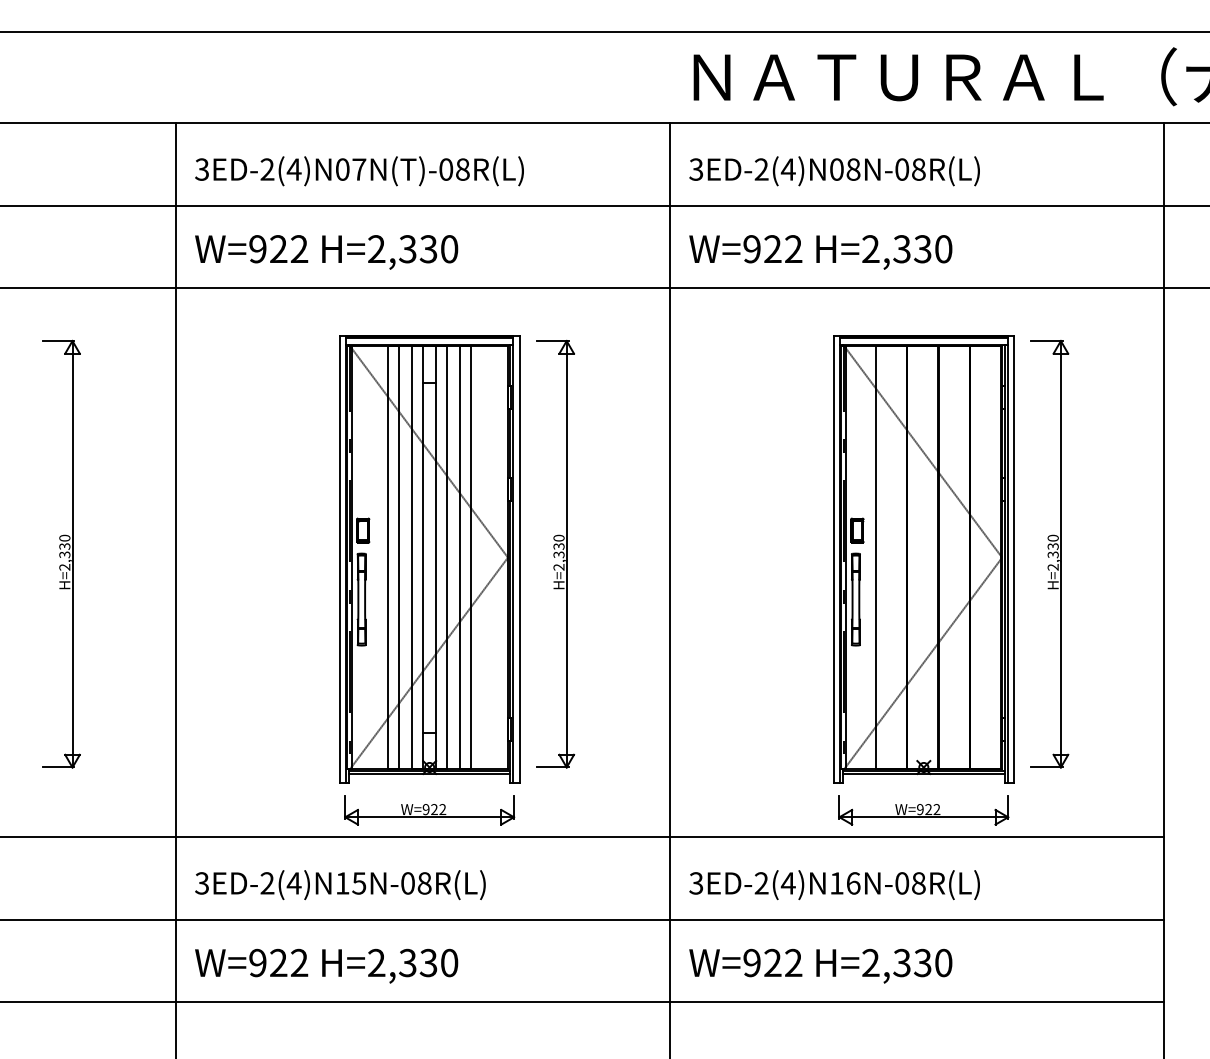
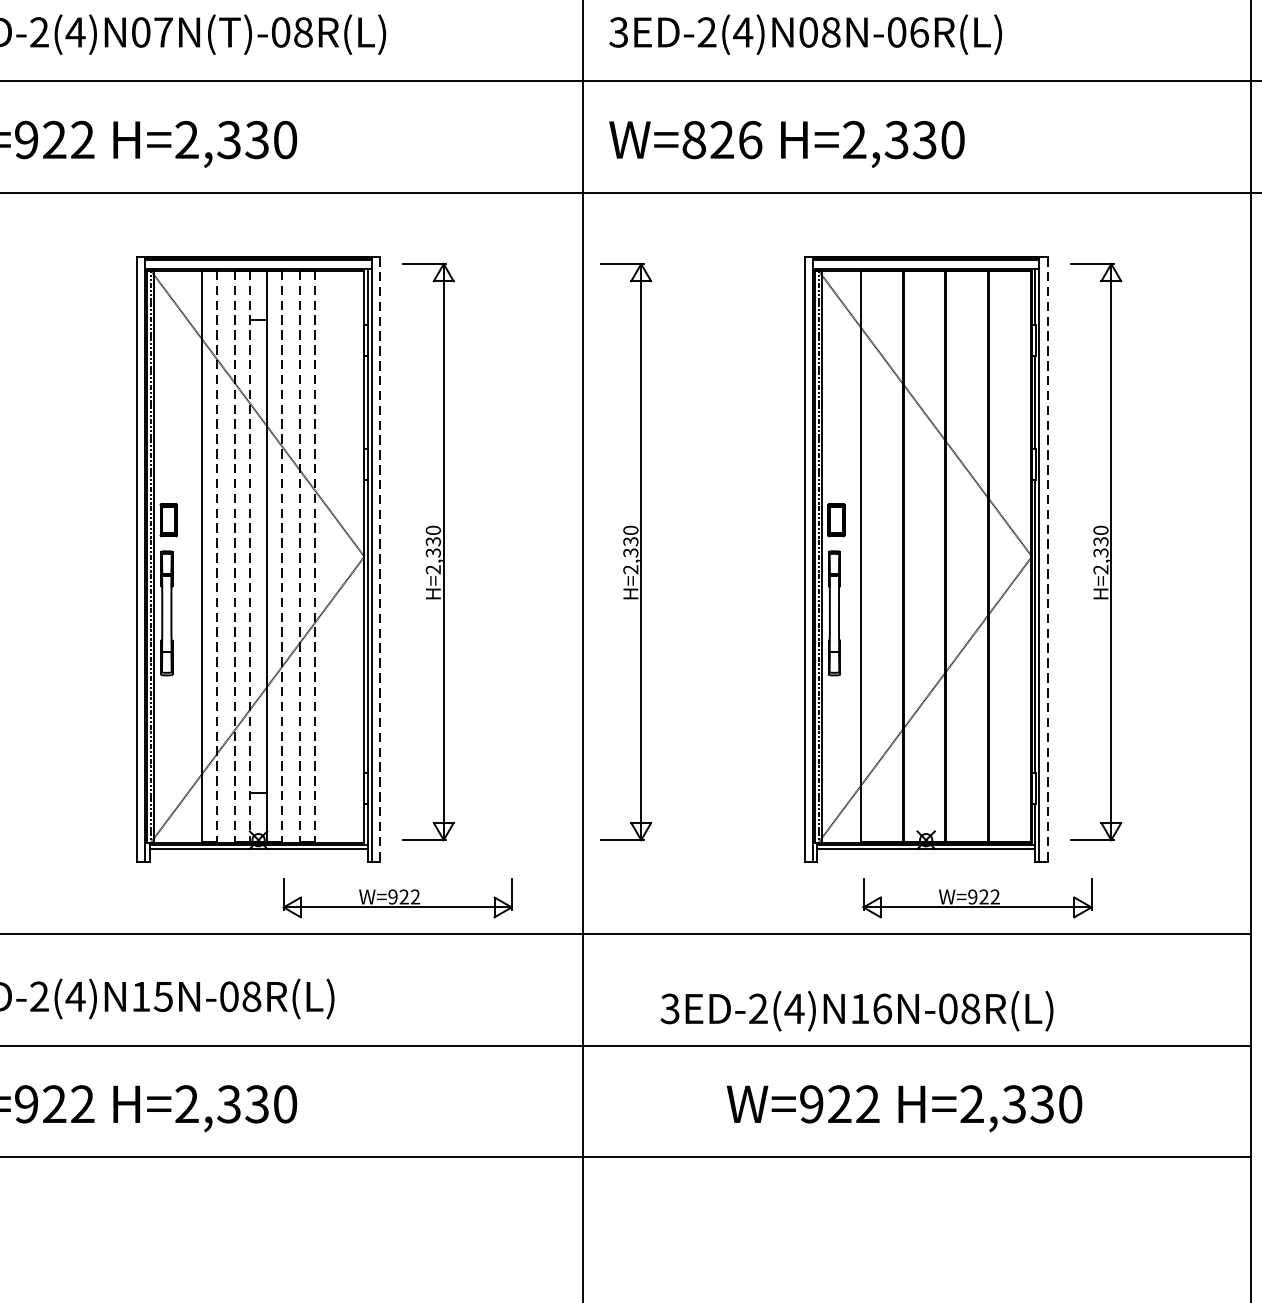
text: (918, 169) -> (918, 32), 3ED-2(4)N08N-08R(L) -> 3ED-2(4)N08N-06R(L)
text: (772, 249) -> (721, 140), W=922 -> W=826
part: (701, 554) -> (625, 552), added
line: (398, 557) -> (216, 556), solid -> dashed
line: (411, 557) -> (234, 556), solid -> dashed
line: (422, 557) -> (248, 556), solid -> dashed
line: (447, 557) -> (282, 556), solid -> dashed
line: (460, 557) -> (300, 556), solid -> dashed
line: (471, 557) -> (315, 556), solid -> dashed
line: (519, 559) -> (379, 559), solid -> dashed
line: (1013, 559) -> (1047, 559), solid -> dashed
part: (429, 810) -> (397, 898), moved
part: (923, 810) -> (977, 898), moved
text: (834, 885) -> (856, 1011), moved
text: (820, 965) -> (904, 1107), moved

